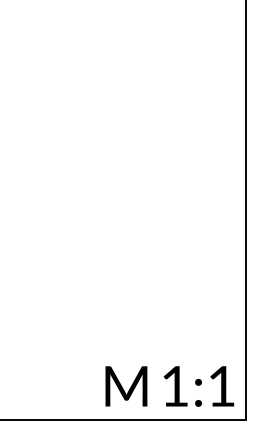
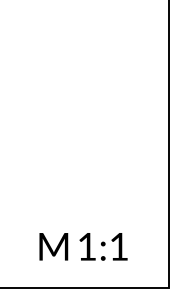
text: (169, 385) -> (83, 246), moved

